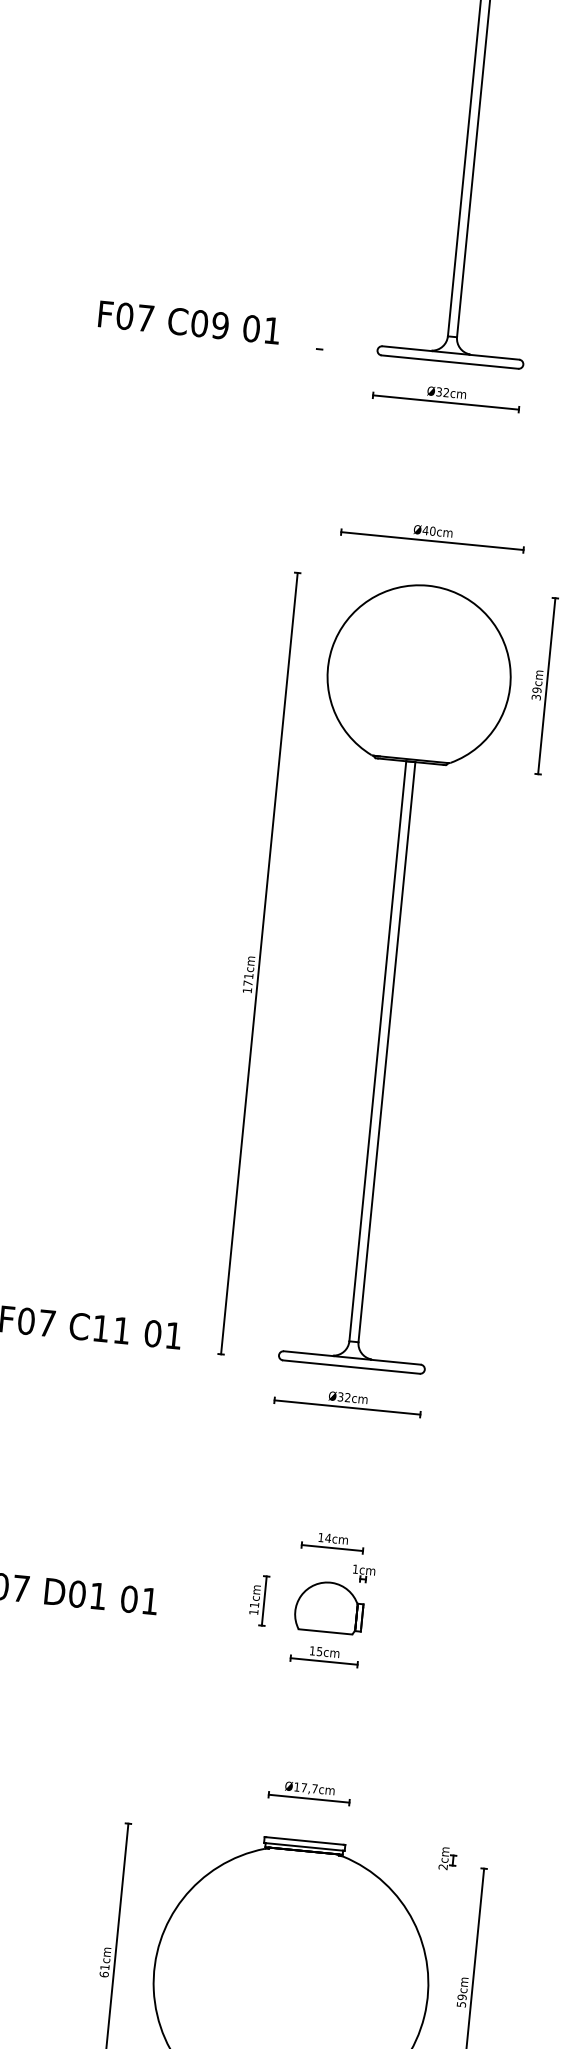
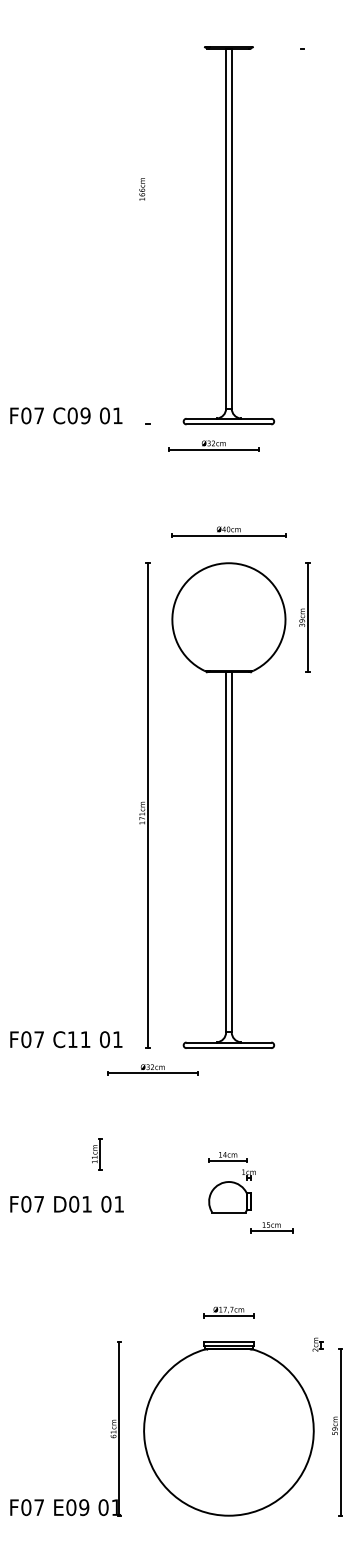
part: (445, 395) -> (213, 445), moved
part: (347, 1401) -> (152, 1069), moved
part: (259, 1600) -> (97, 1154), moved
part: (324, 1656) -> (271, 1227), moved

